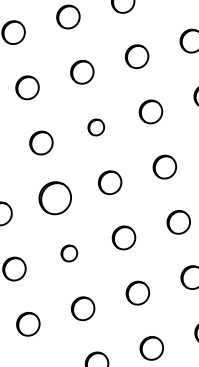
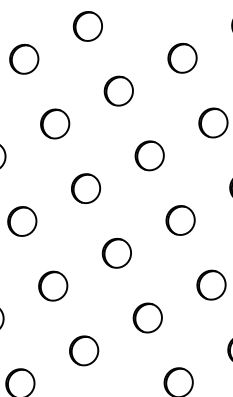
part: (96, 127) -> (86, 188), size x1.43
part: (55, 198) -> (53, 286), size x0.71
part: (69, 253) -> (84, 350), size x1.43

